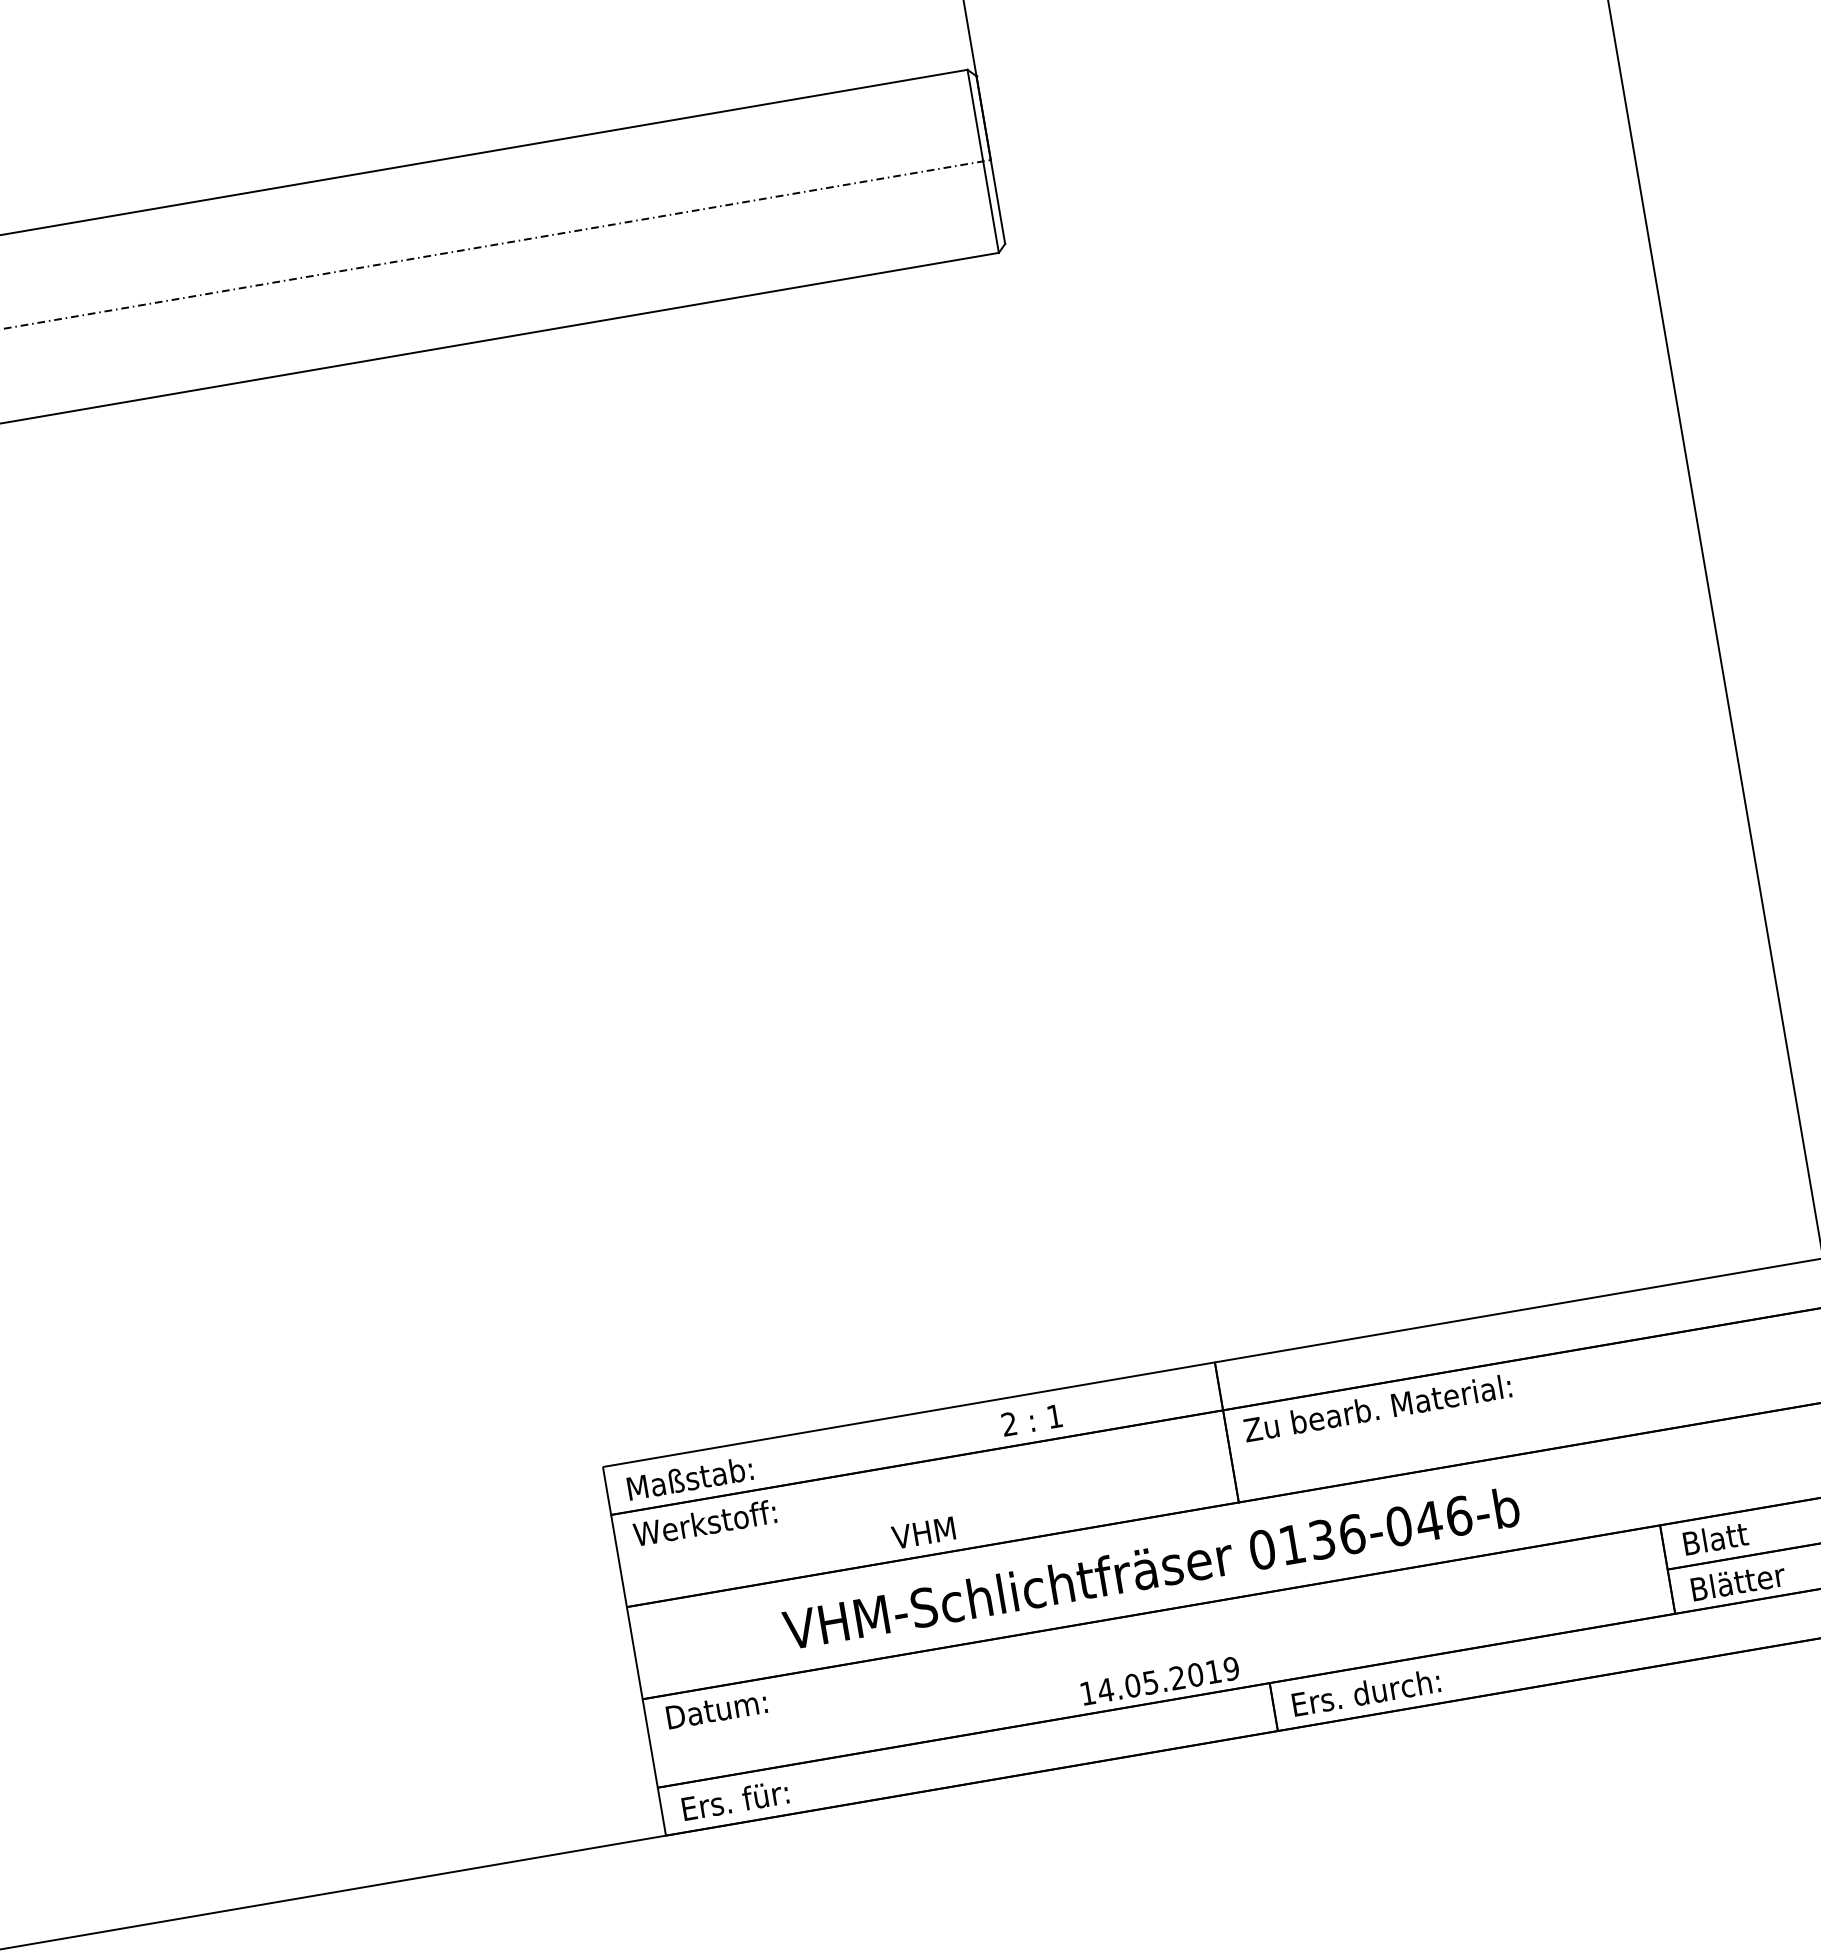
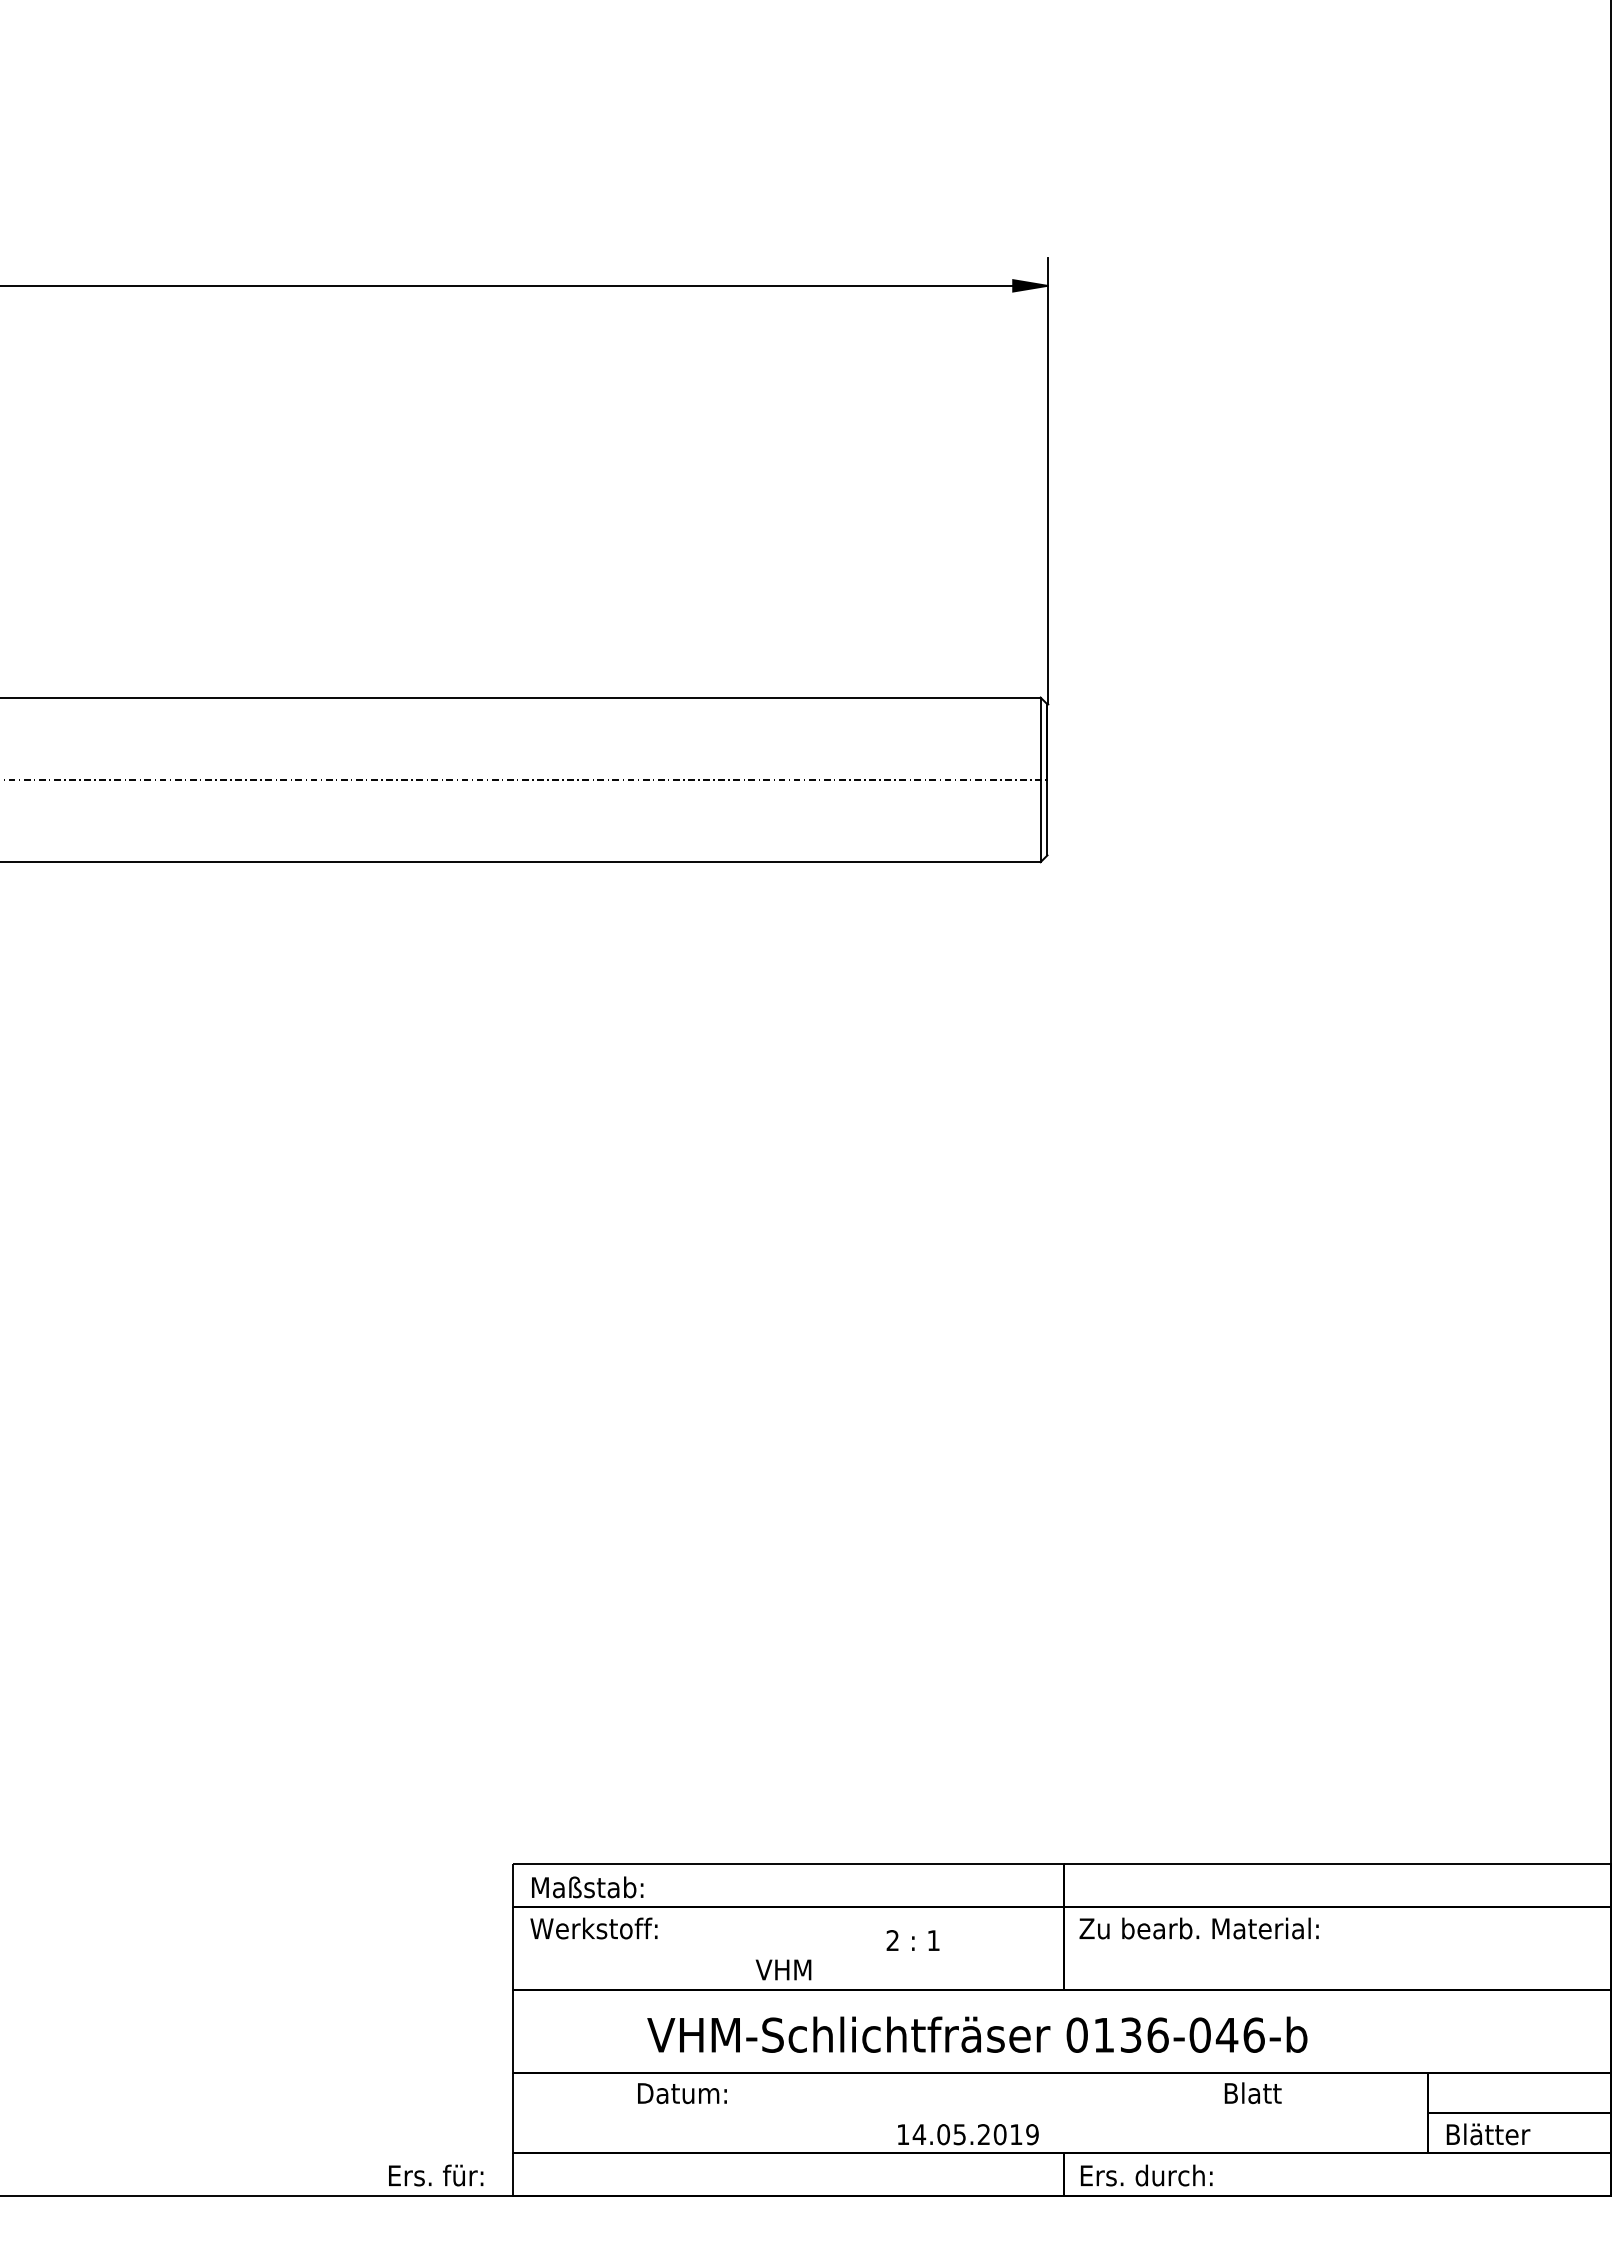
text: (1031, 1420) -> (912, 1940), moved
text: (1715, 1539) -> (1252, 2093), moved
text: (716, 1709) -> (682, 2093), moved
text: (735, 1800) -> (436, 2175), moved

